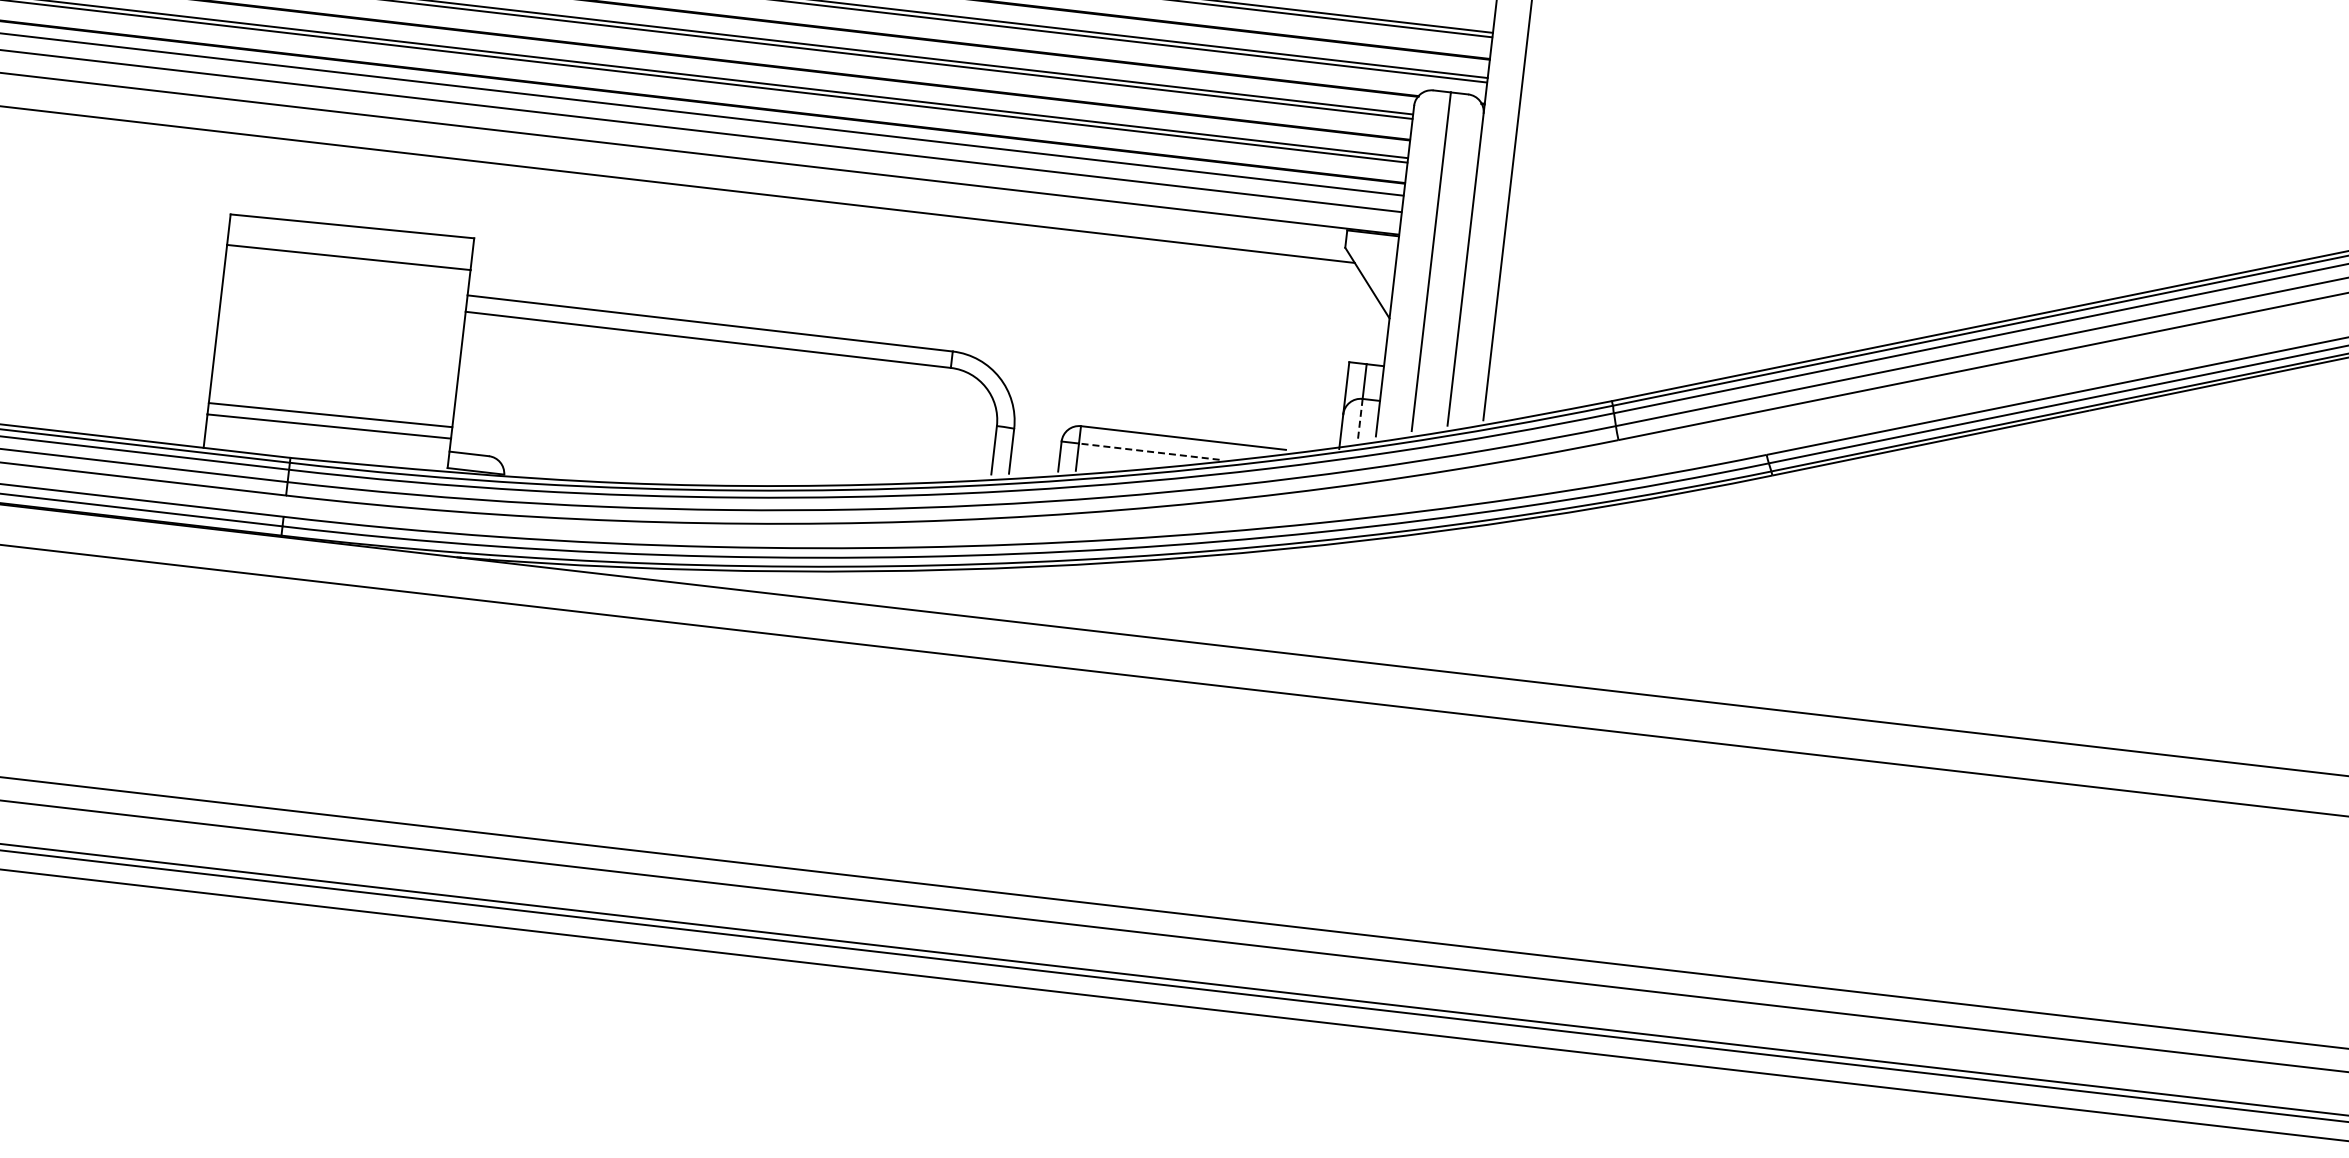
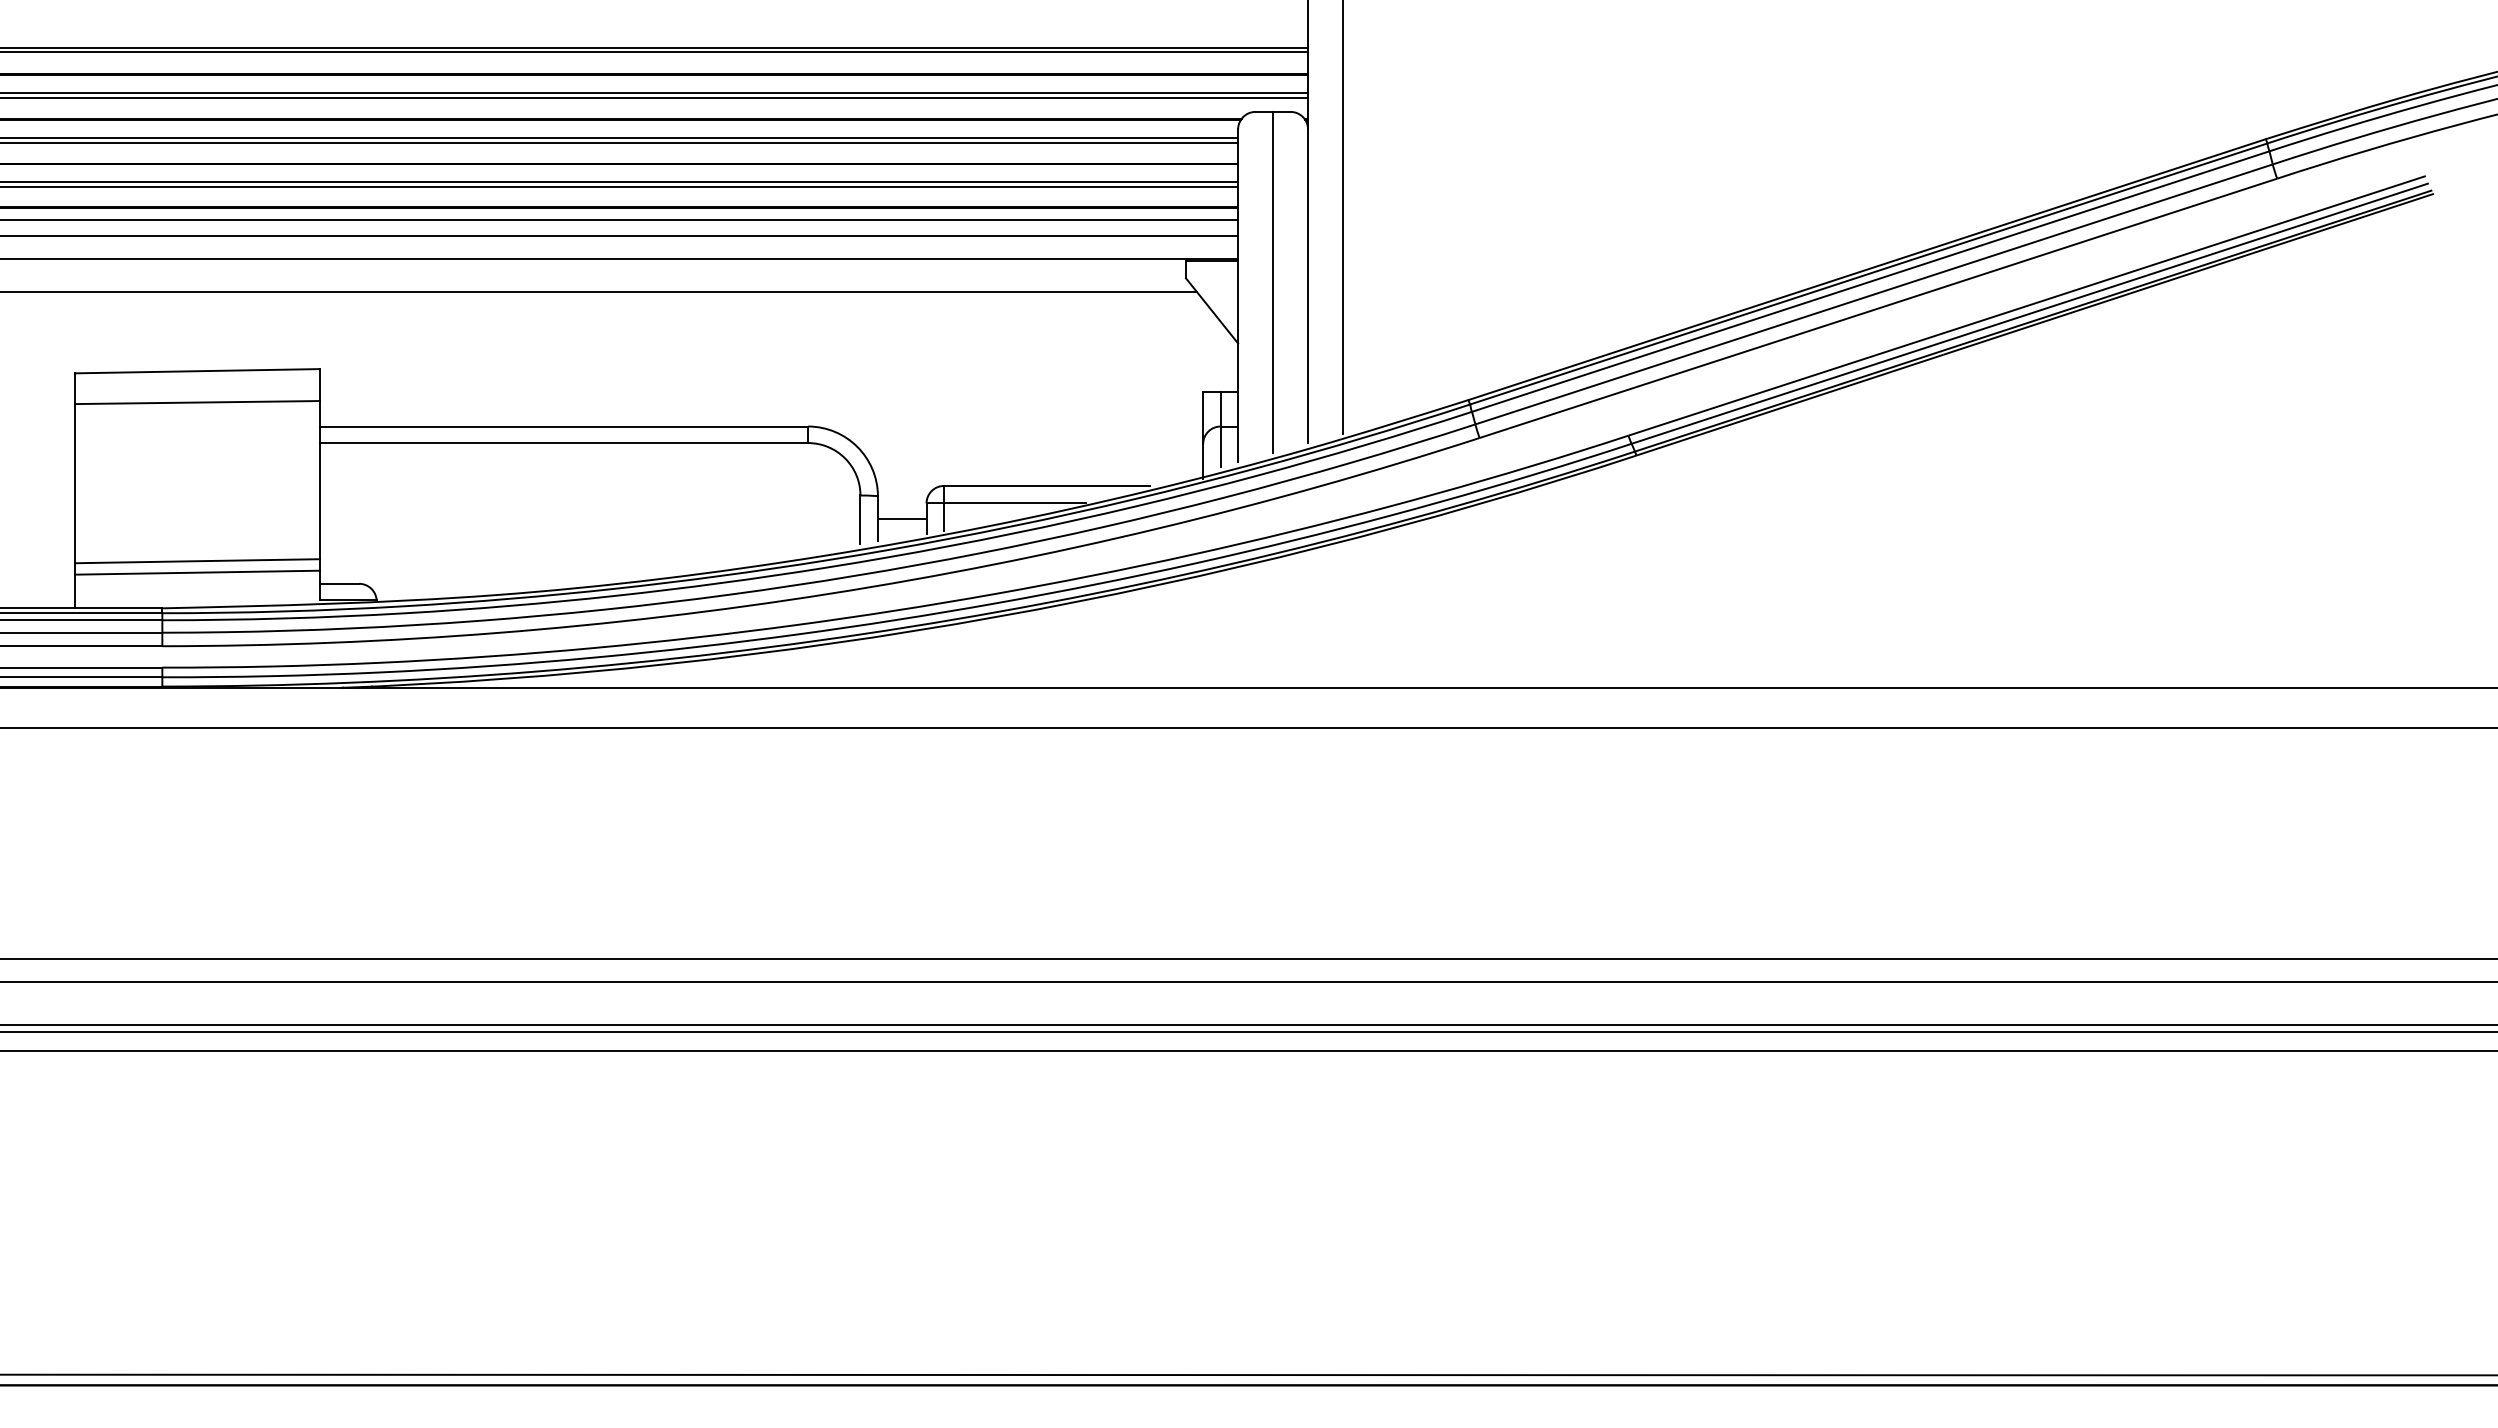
line: (1360, 419) -> (1220, 447), dashed -> solid
line: (1149, 451) -> (1014, 503), dashed -> solid
line: (1034, 454) -> (901, 519), added

